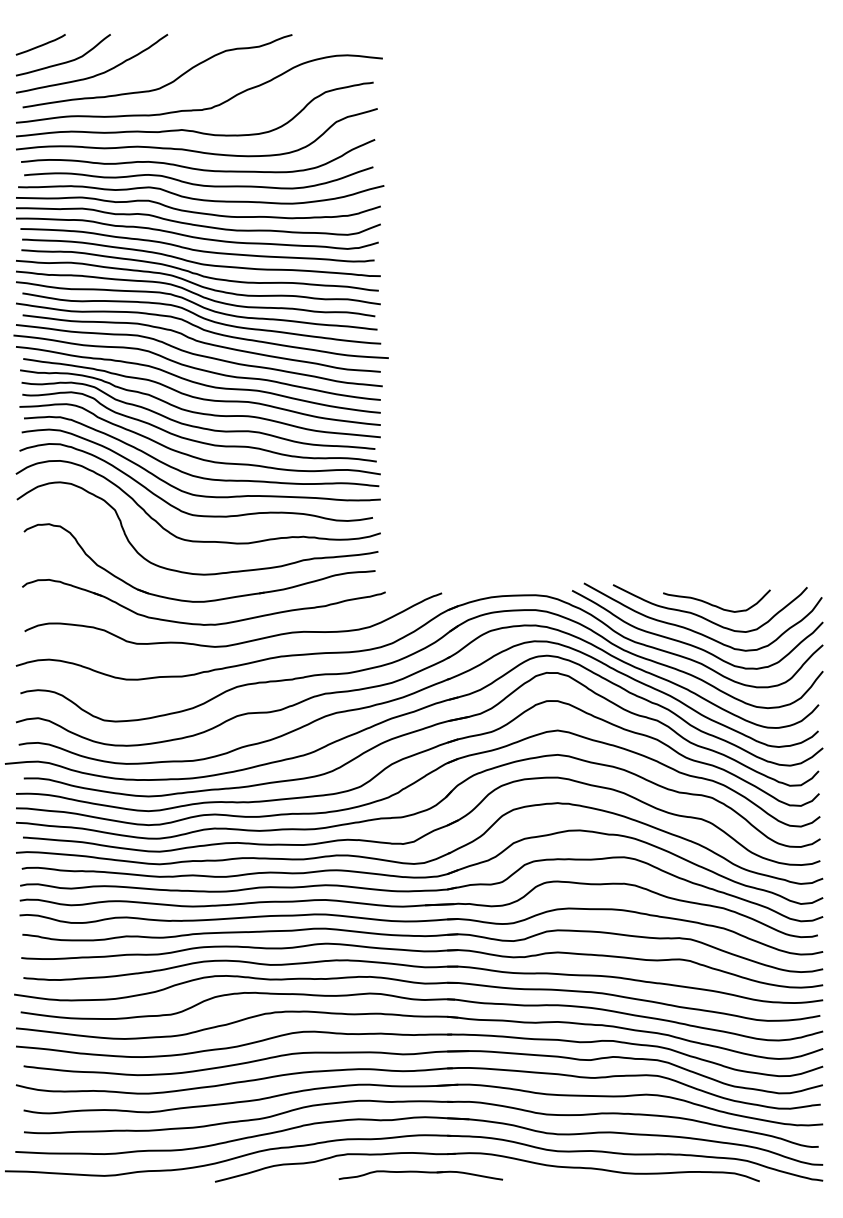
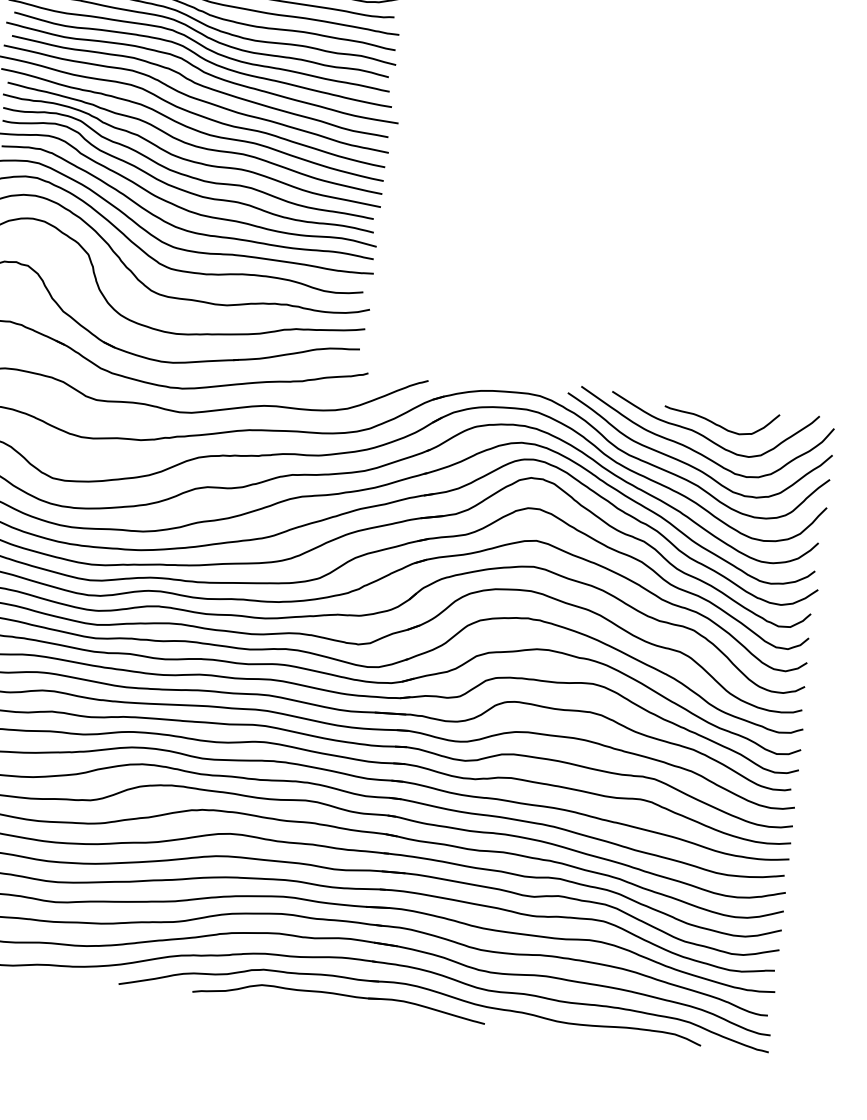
part: (420, 1175) -> (339, 1000), size x1.67

